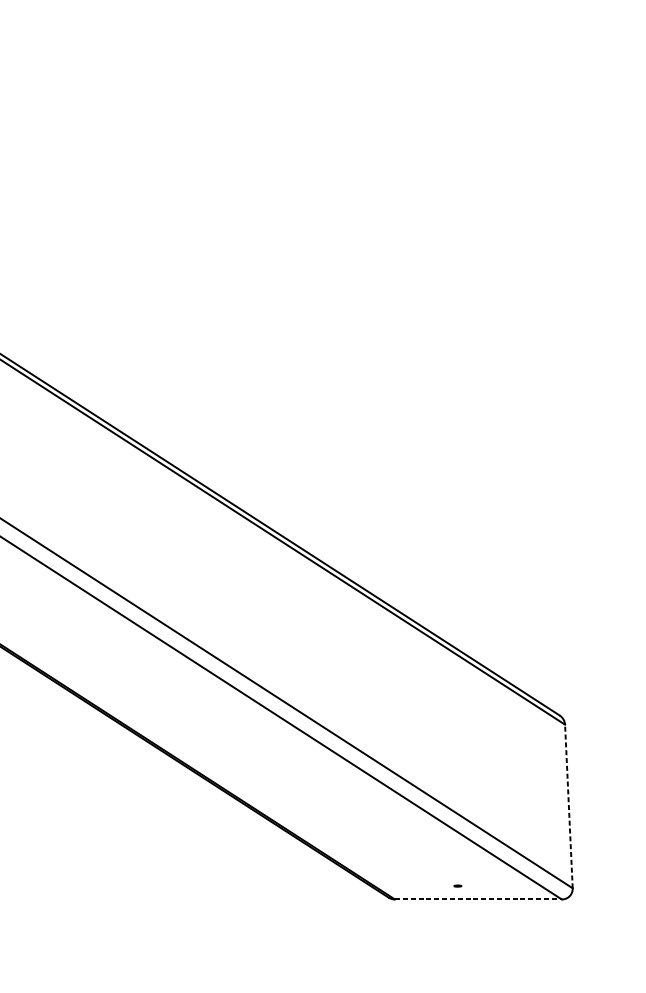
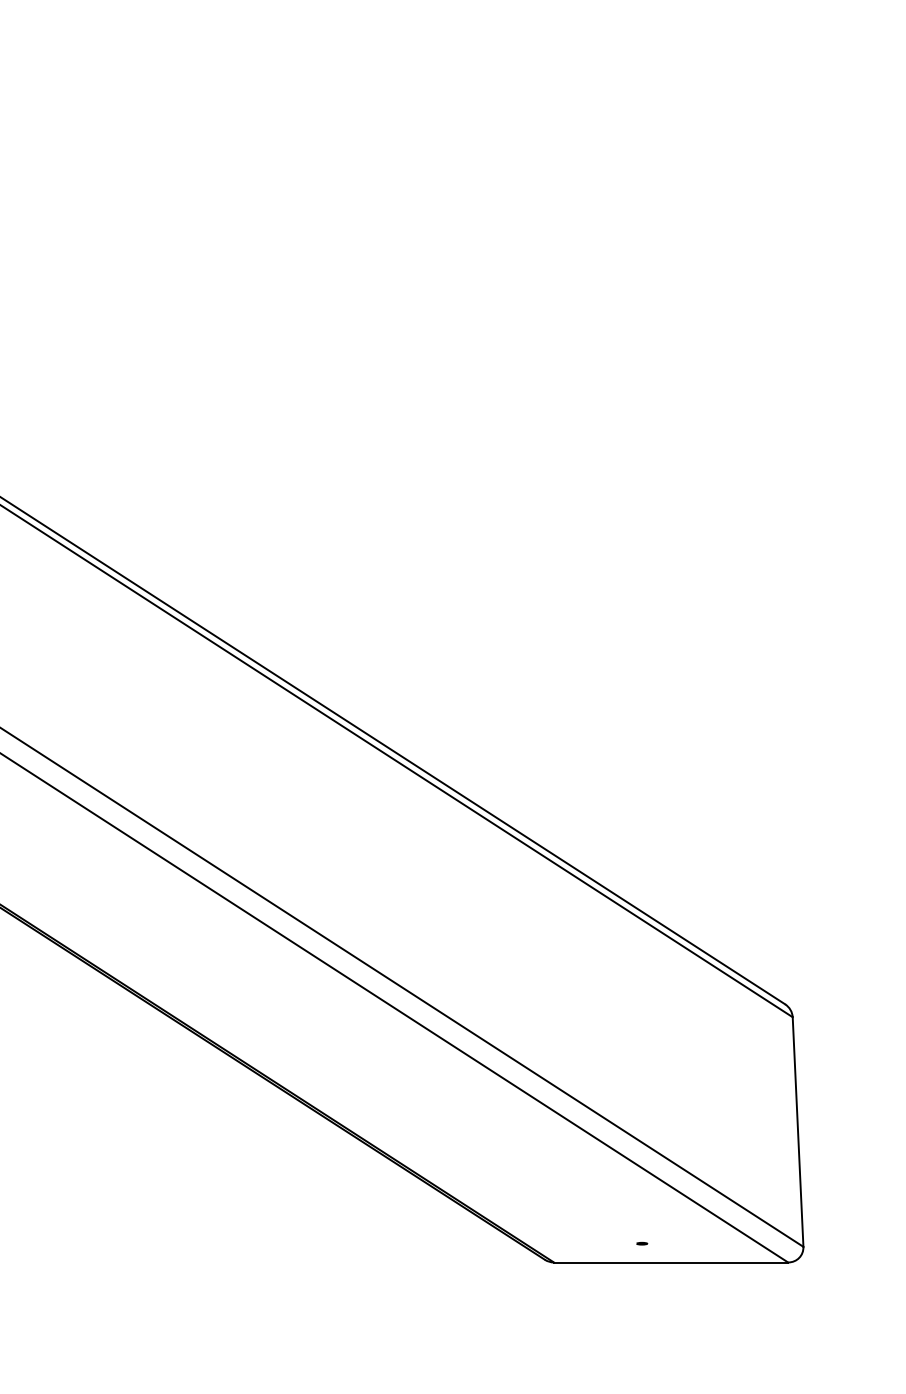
line: (569, 806) -> (798, 1132), dashed -> solid
line: (478, 899) -> (671, 1262), dashed -> solid

